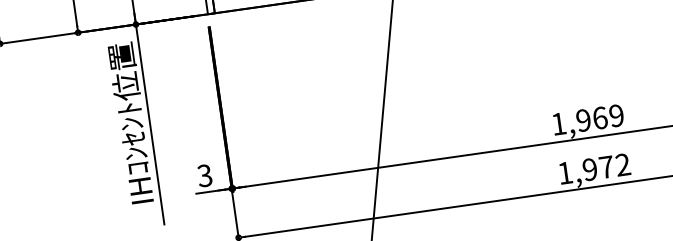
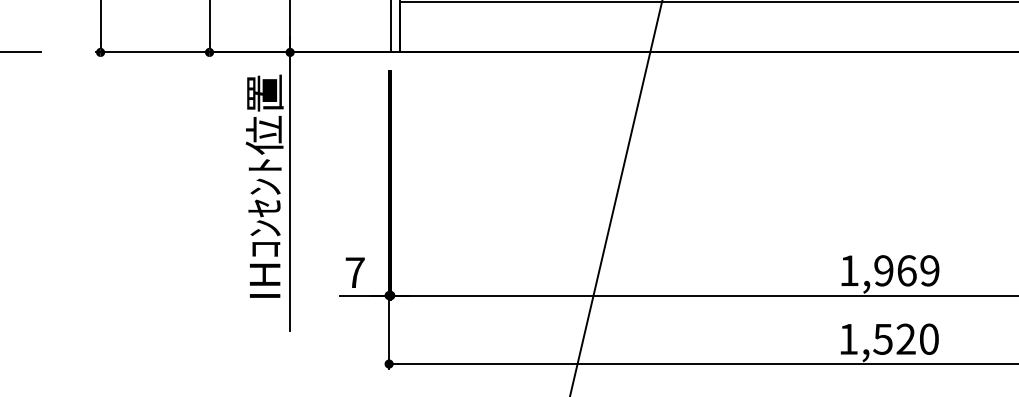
text: (606, 166) -> (905, 338), 1,972 -> 1,520
text: (204, 175) -> (354, 272), 3 -> 7

